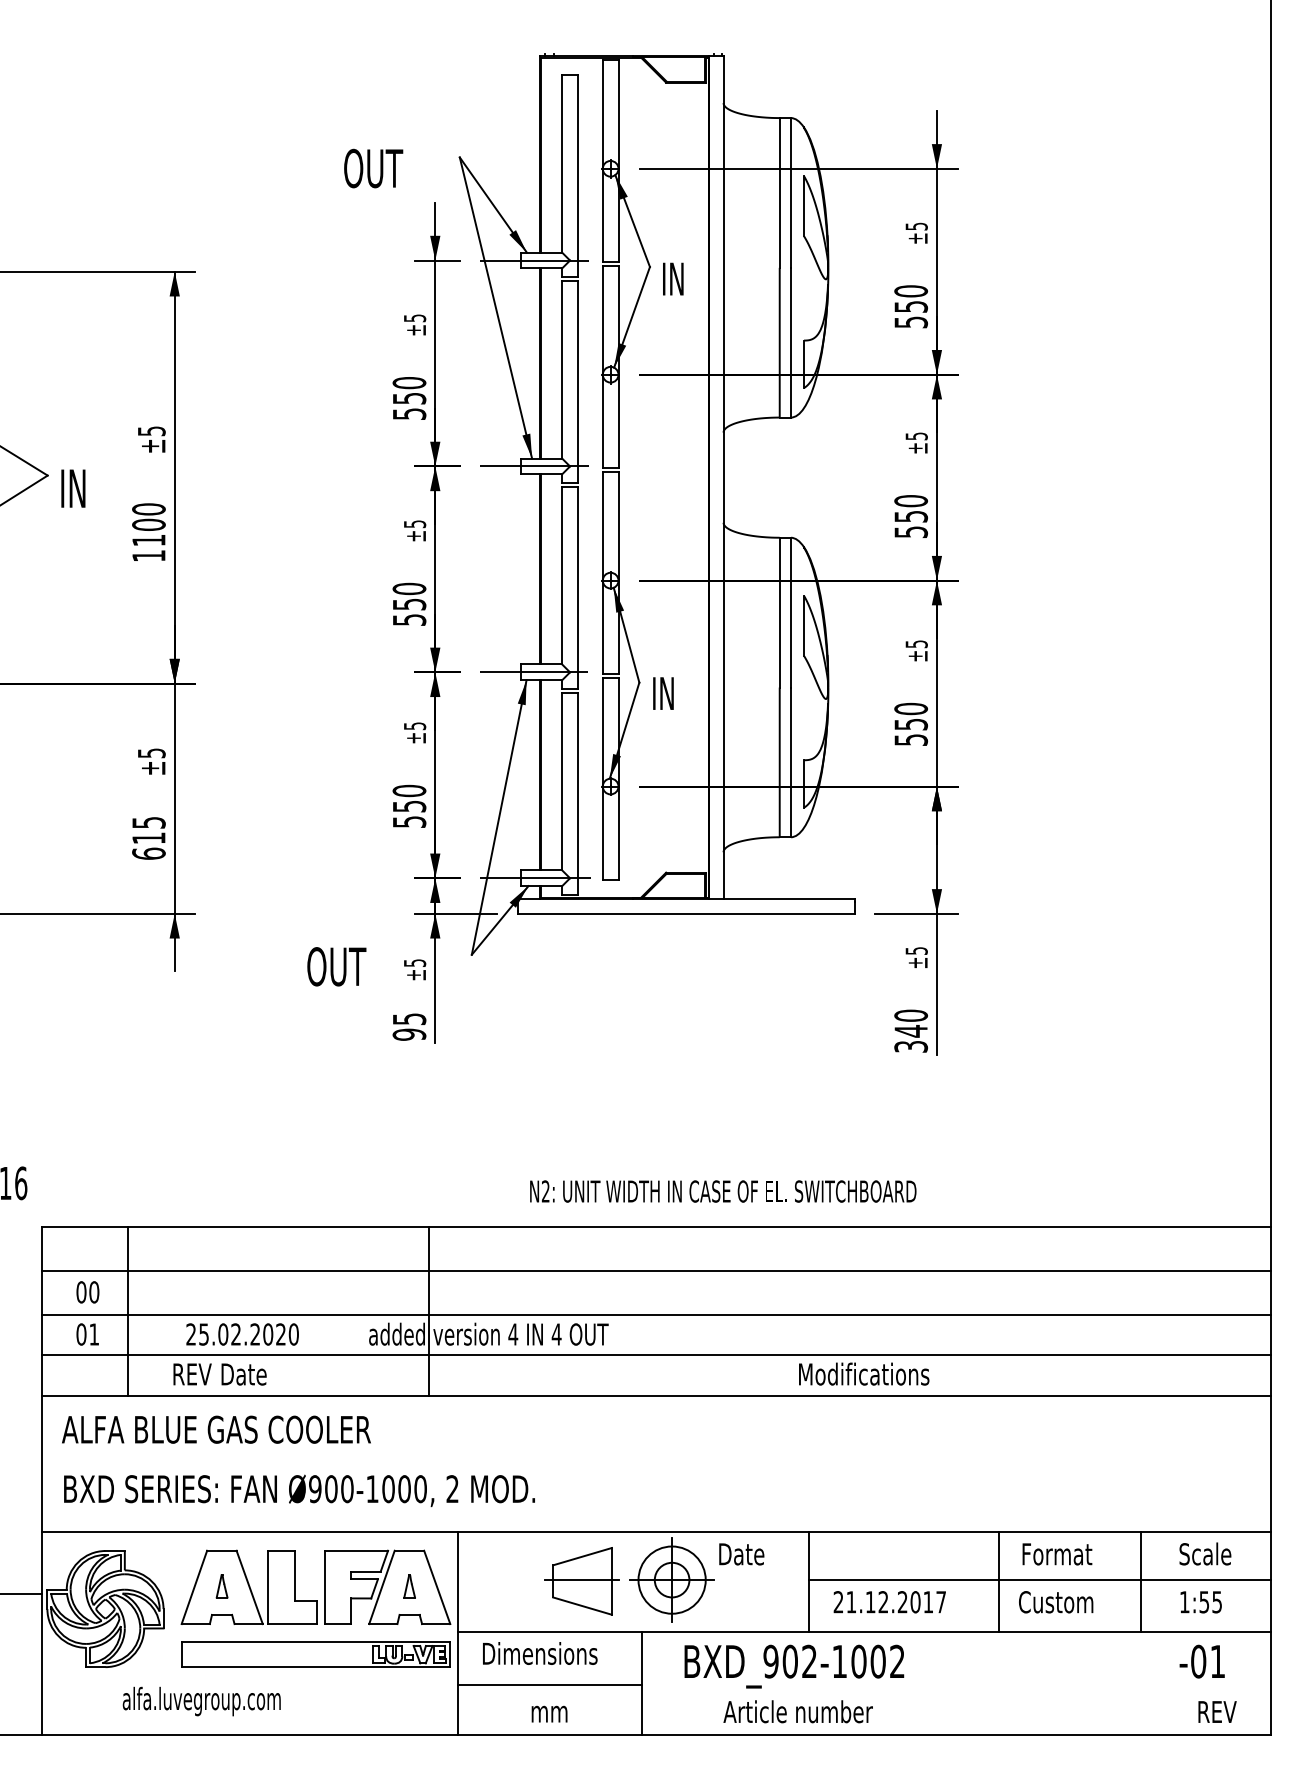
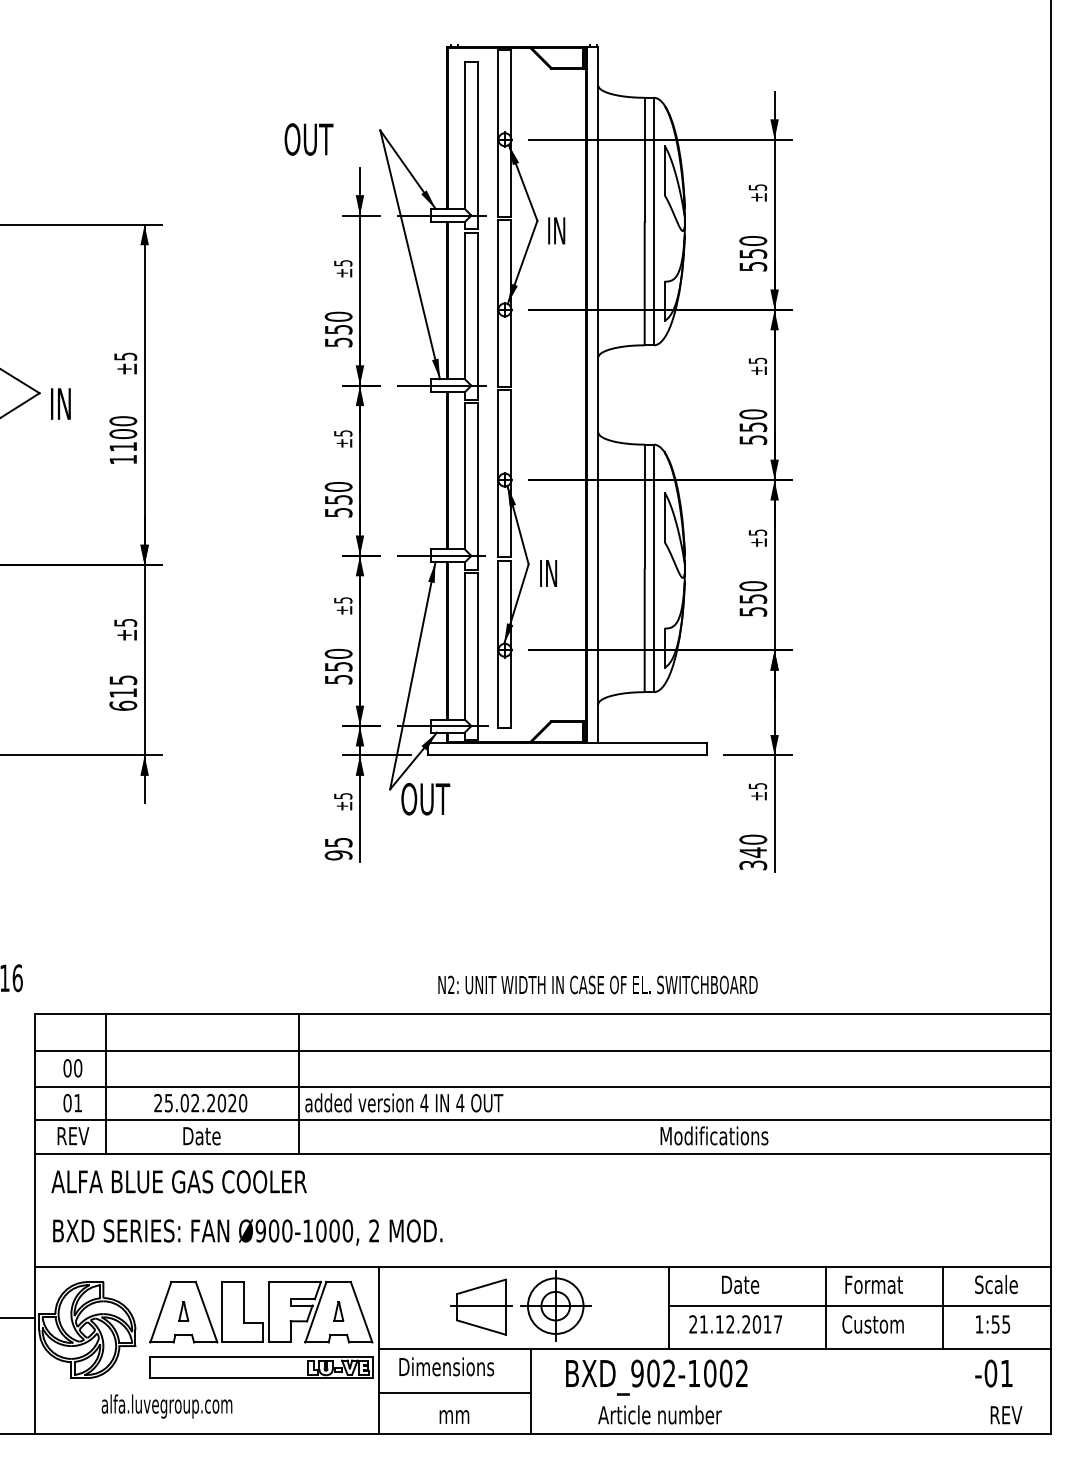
text: (336, 966) -> (425, 799), moved
line: (428, 1311) -> (299, 1084), moved
text: (192, 1374) -> (73, 1136), moved
text: (741, 1554) -> (740, 1284), moved

